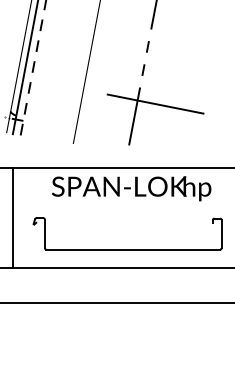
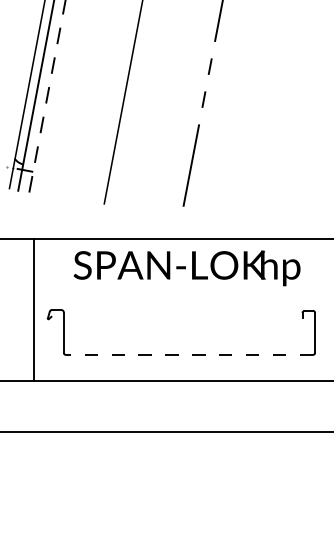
line: (155, 103) -> (221, 147), removed
line: (13, 217) -> (34, 309), moved
line: (133, 249) -> (189, 354), solid -> dashed

